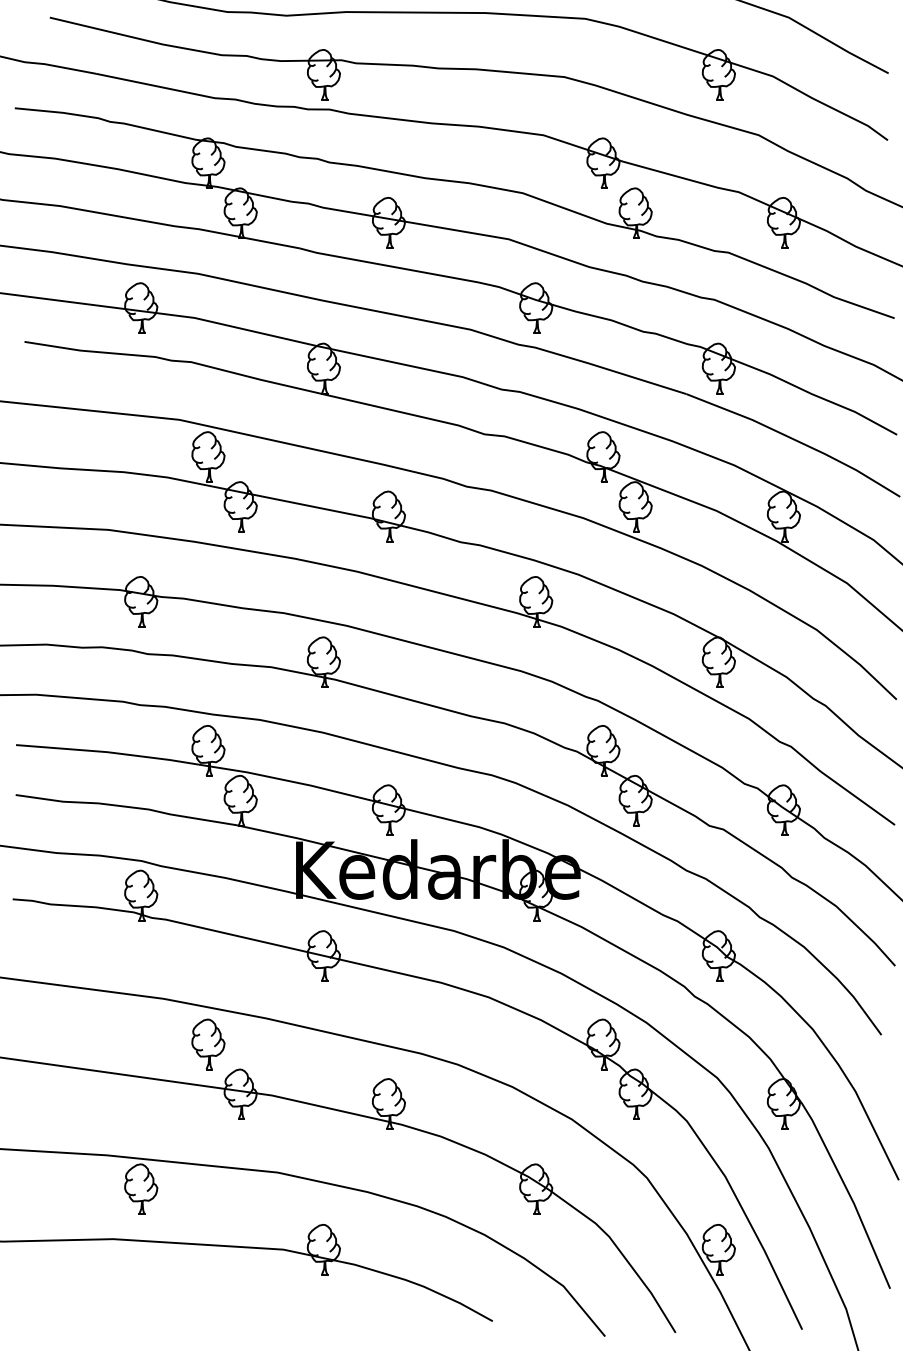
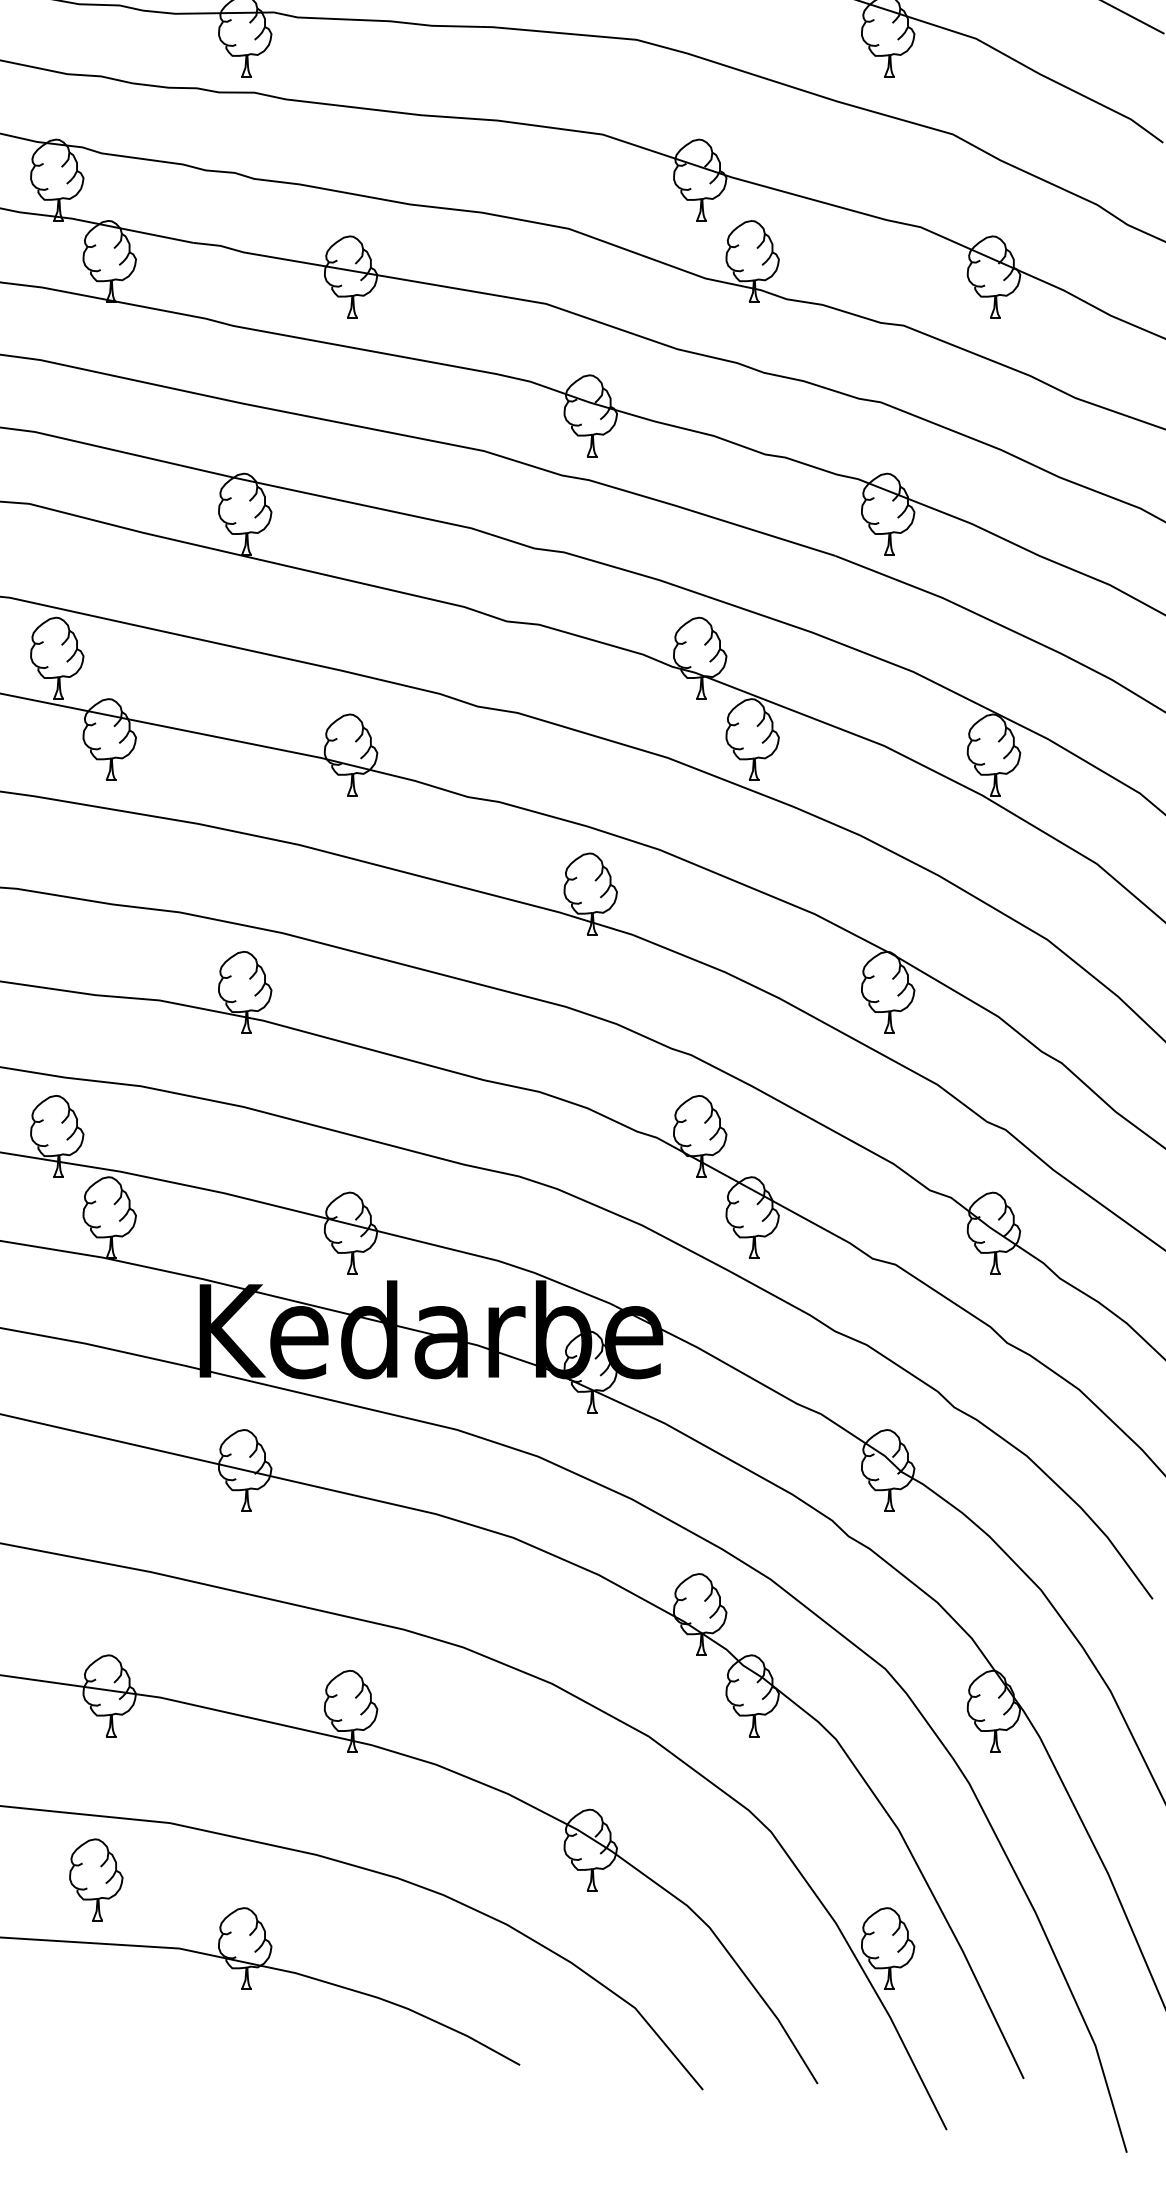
part: (208, 1044) -> (96, 1879), moved

